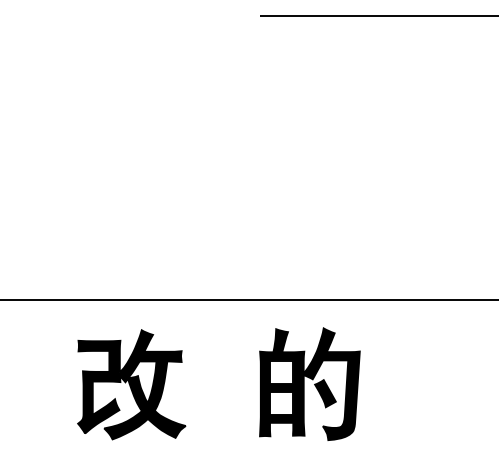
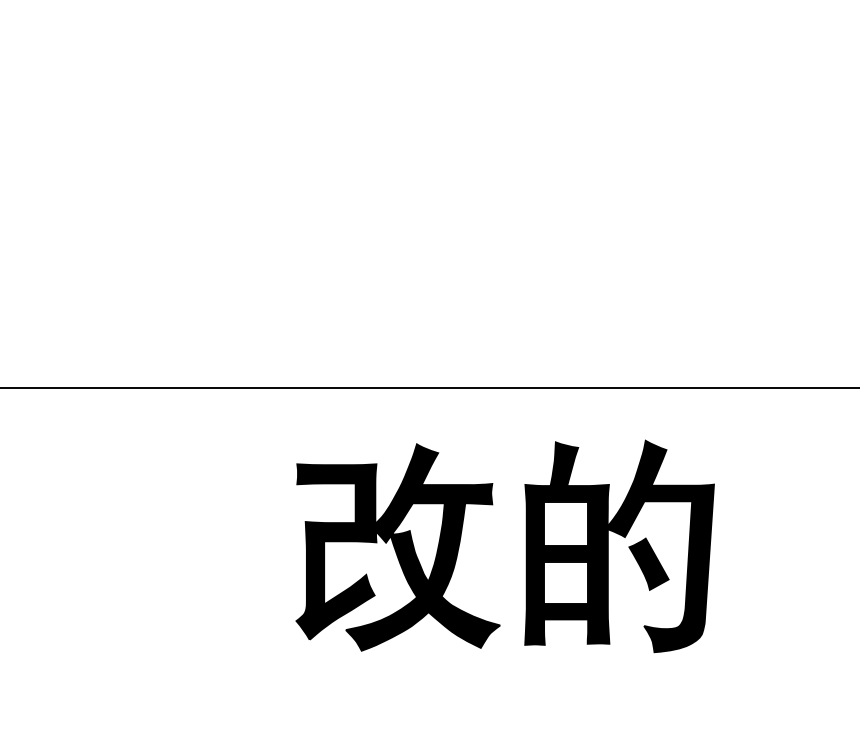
part: (131, 384) -> (397, 546), moved

